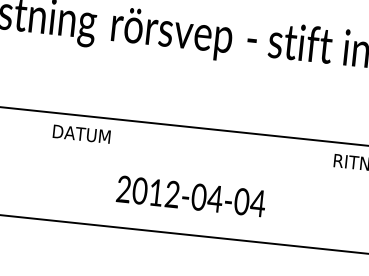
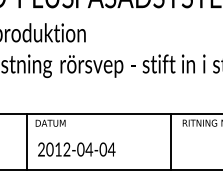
line: (32, 164) -> (26, 141), added
line: (308, 193) -> (171, 141), added
text: (190, 196) -> (76, 149), moved

